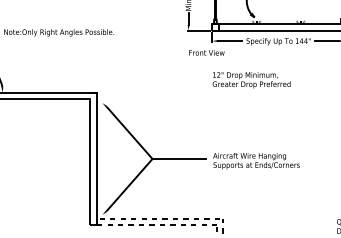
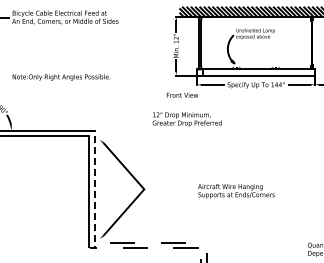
text: (206, 52) -> (182, 94), moved
text: (250, 80) -> (186, 119), moved
line: (96, 159) -> (94, 189), solid -> dashed
line: (178, 159) -> (167, 189), removed

